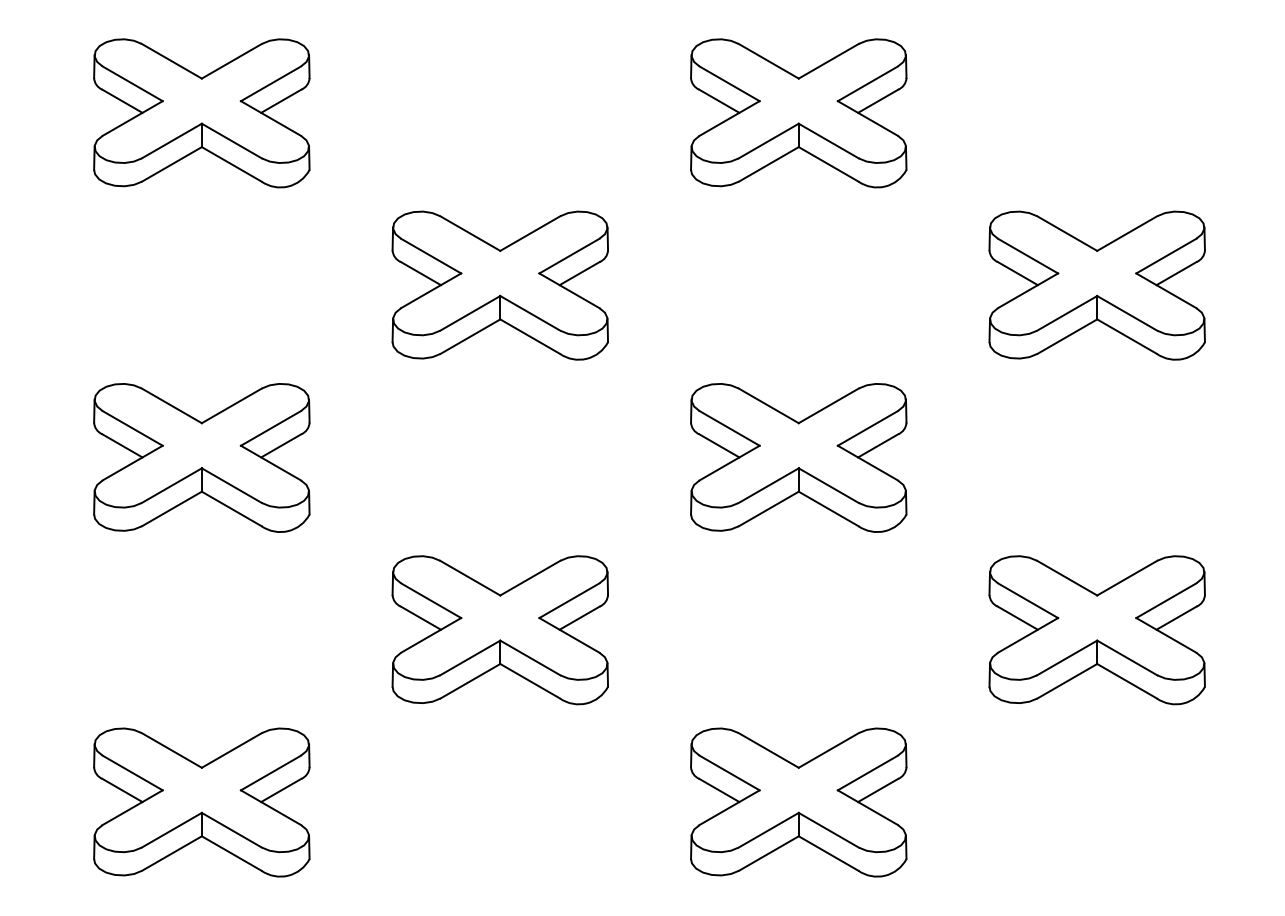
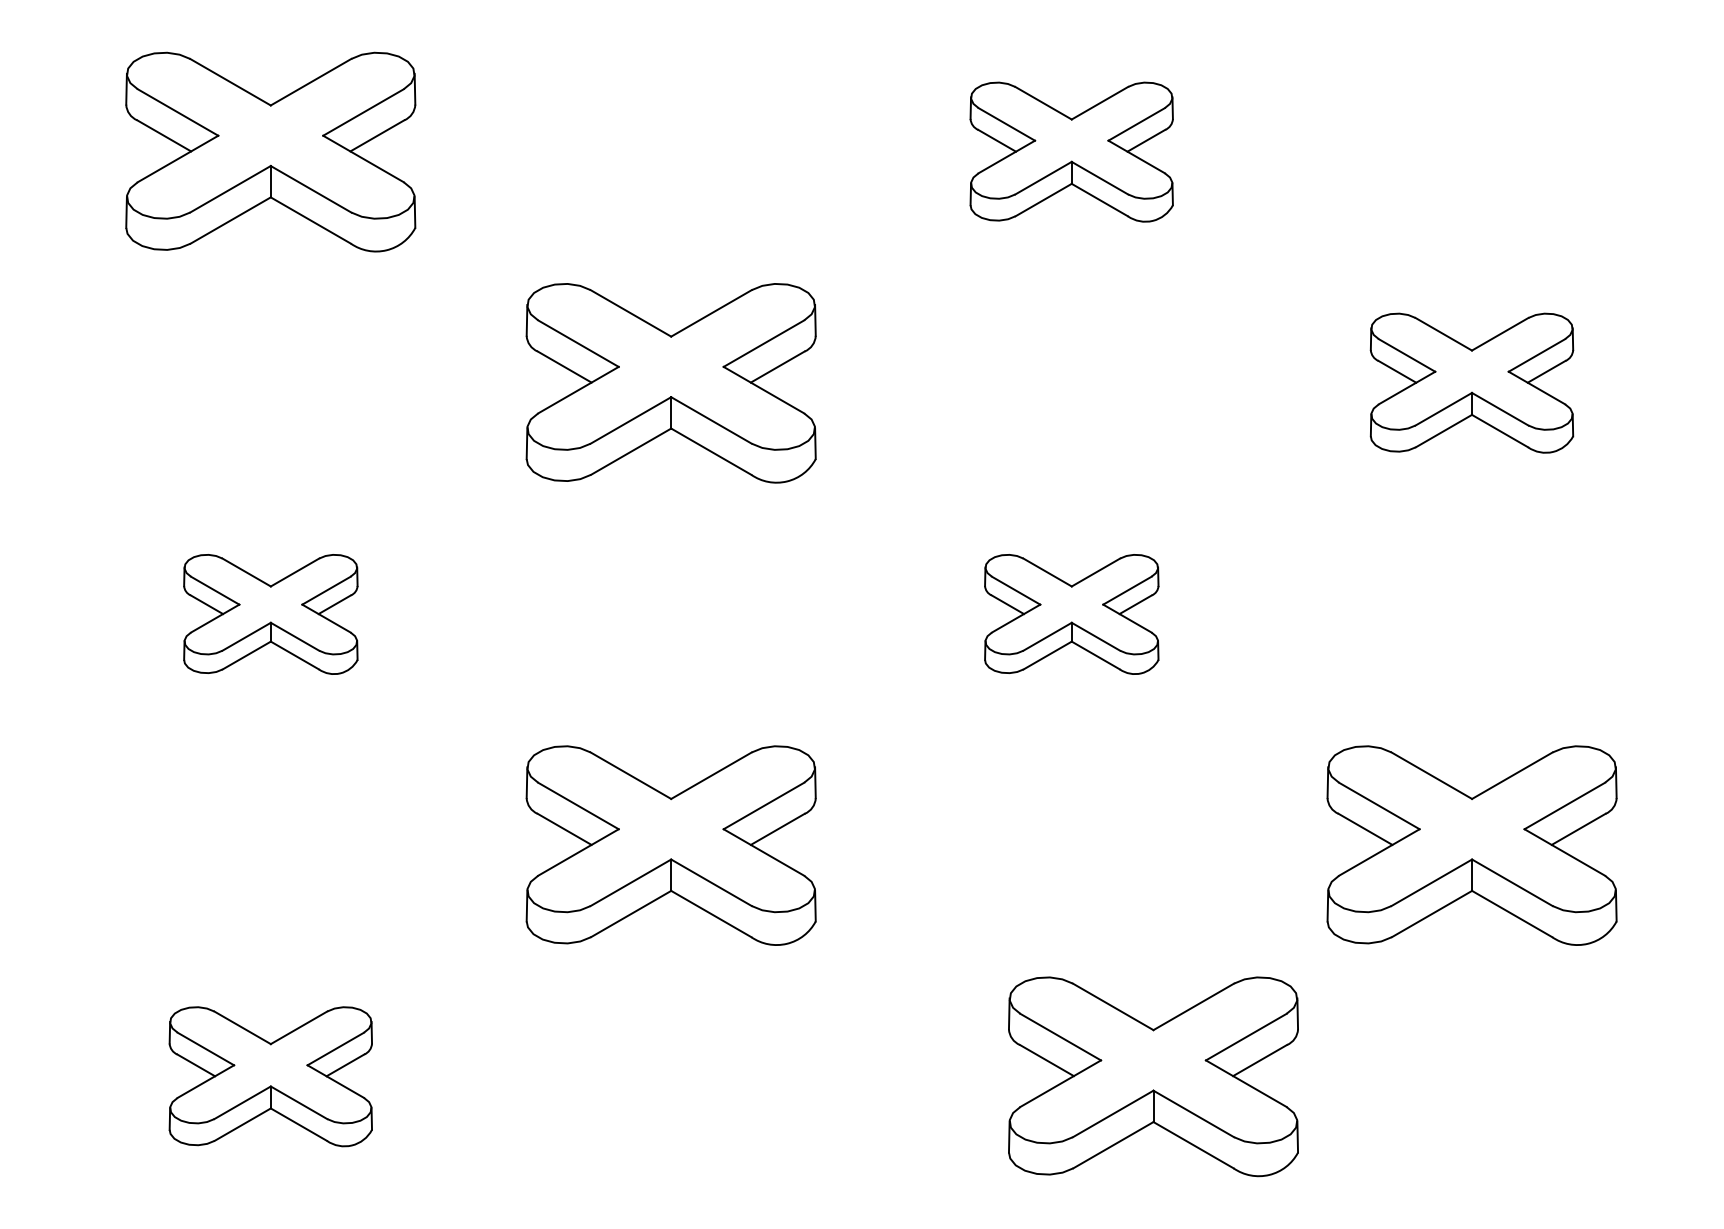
part: (798, 113) -> (1071, 152), size x0.7
part: (1096, 285) -> (1471, 383), size x0.7
part: (201, 457) -> (270, 613), size x0.6
part: (798, 457) -> (1071, 613), size x0.6
part: (201, 802) -> (270, 1076), size x0.7
part: (798, 802) -> (1153, 1076), moved

